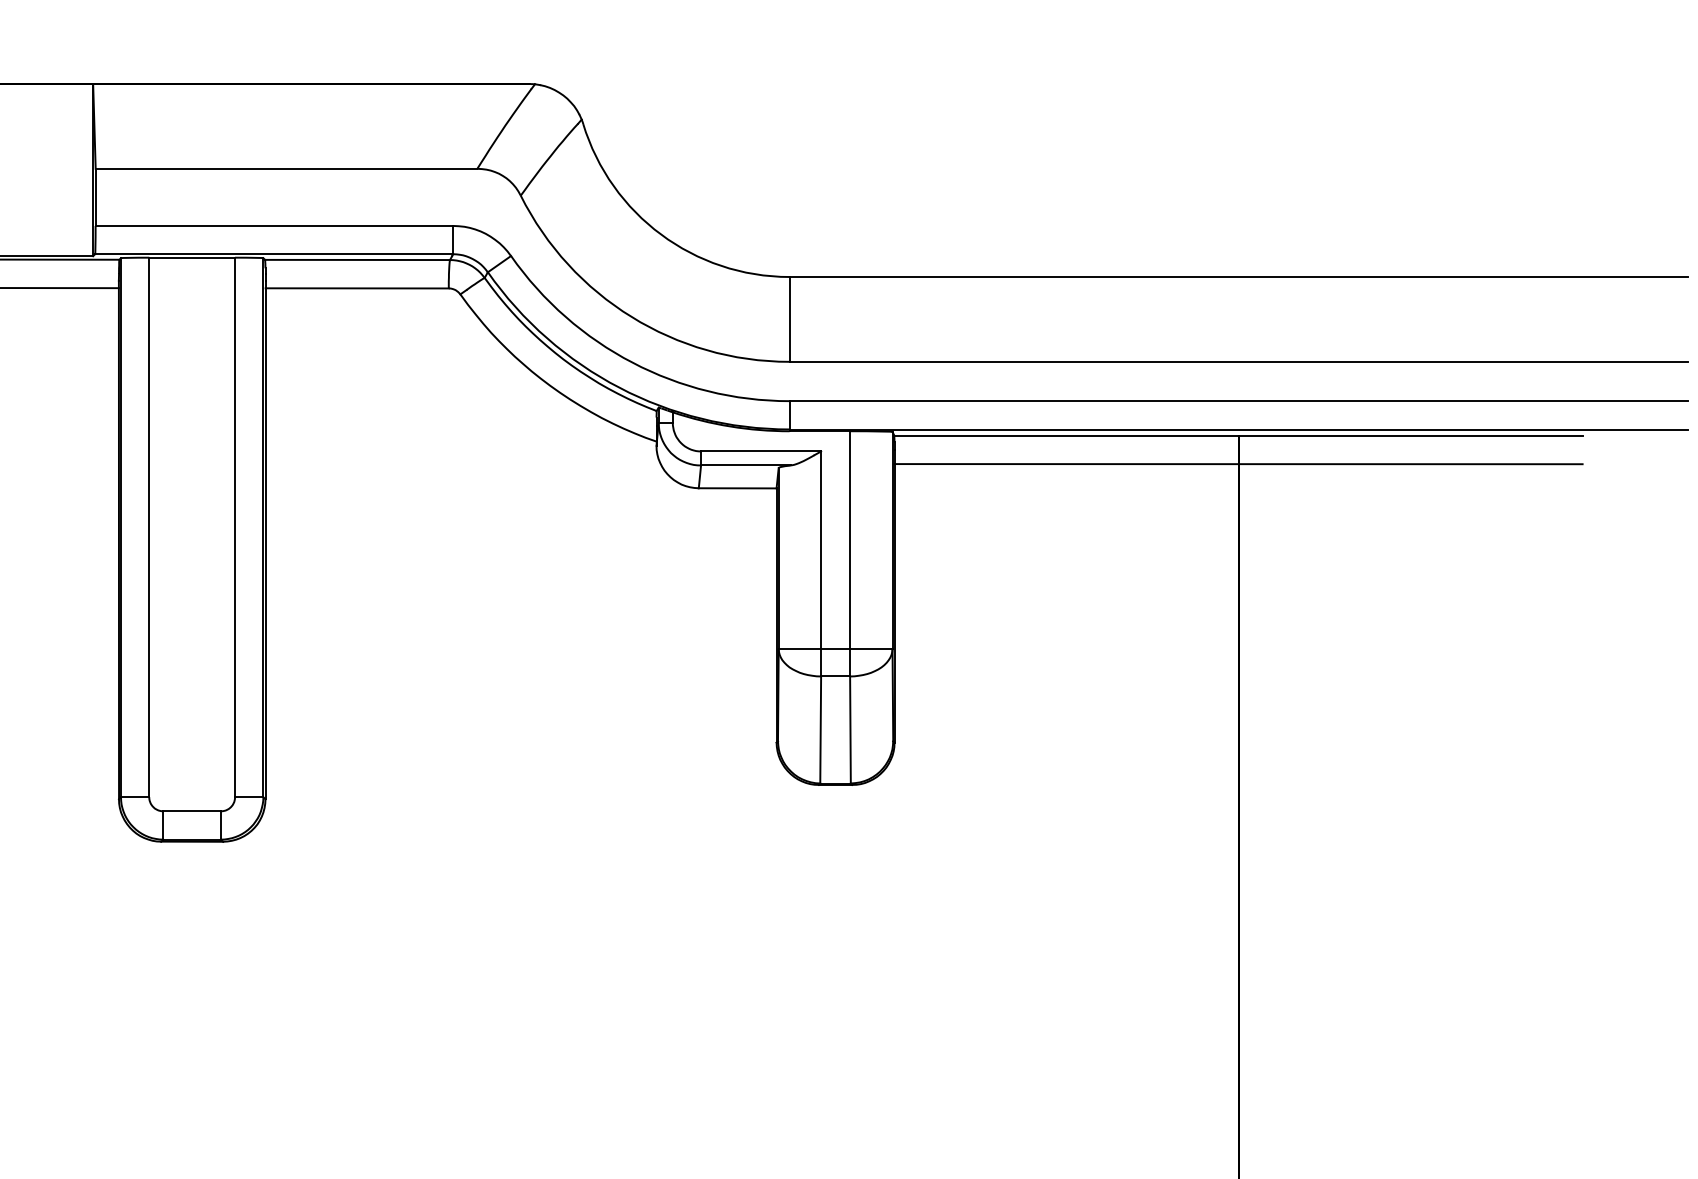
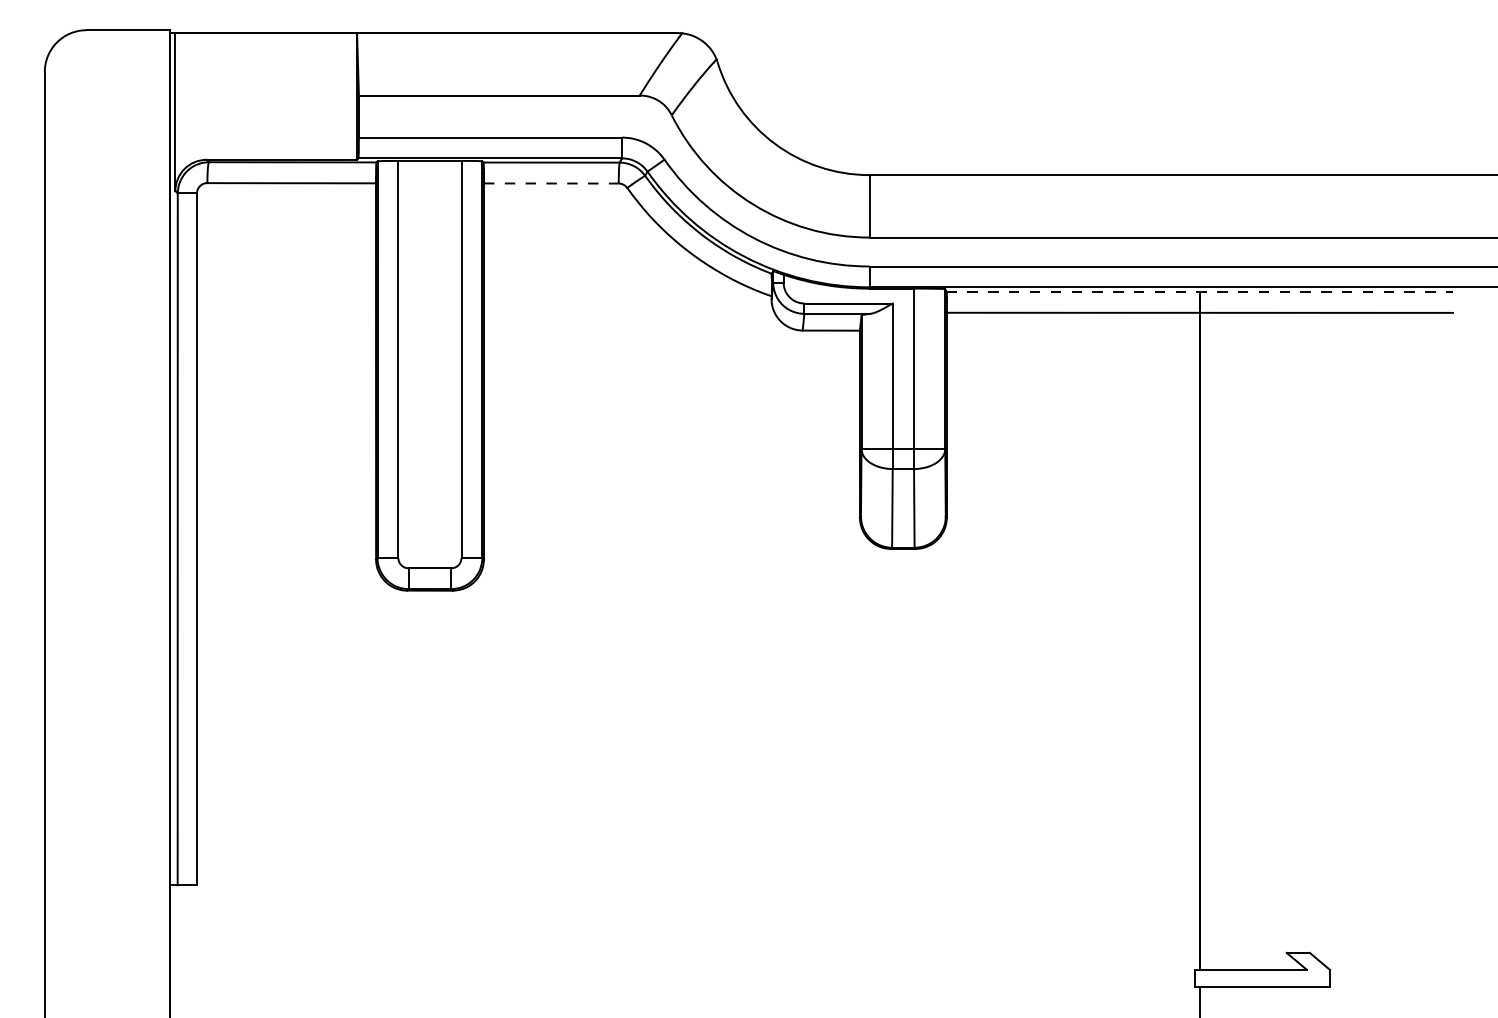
line: (357, 288) -> (551, 183), solid -> dashed
line: (1239, 435) -> (1200, 291), solid -> dashed

